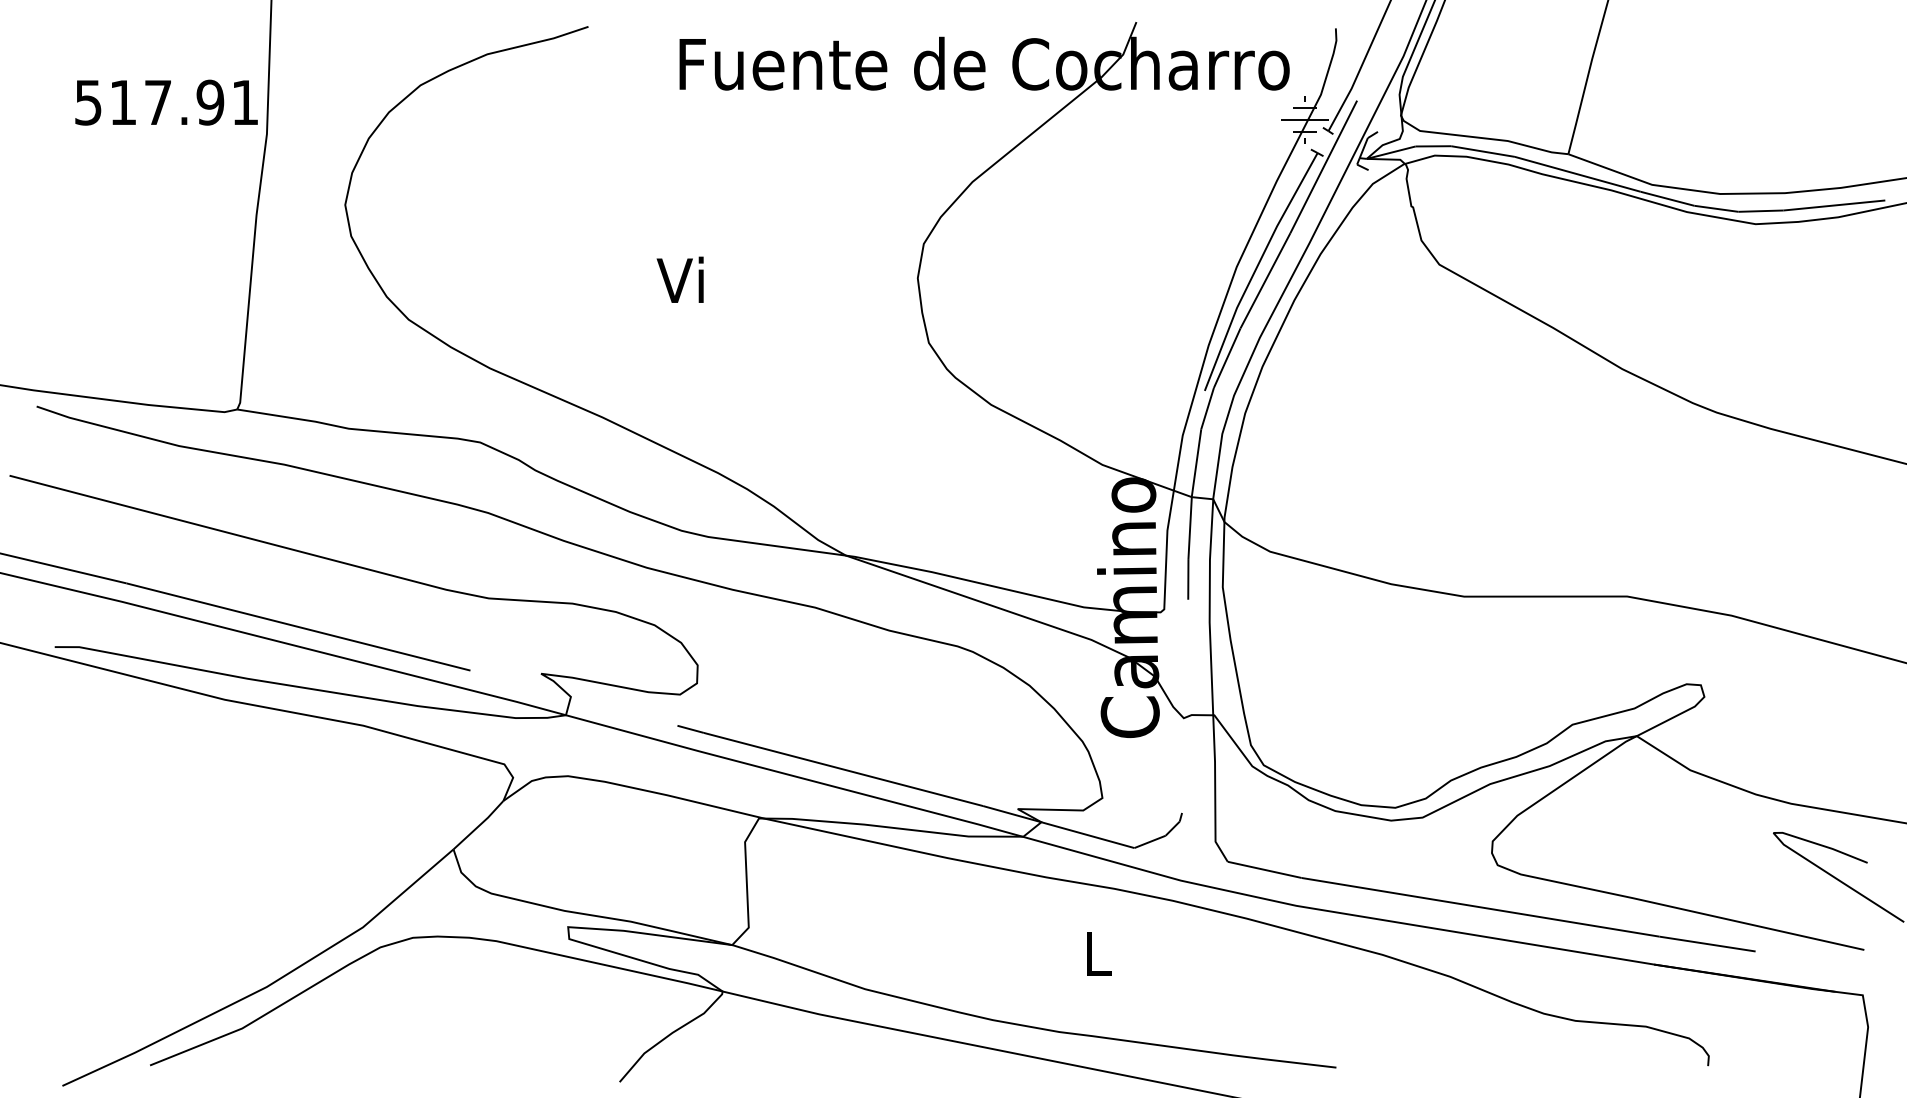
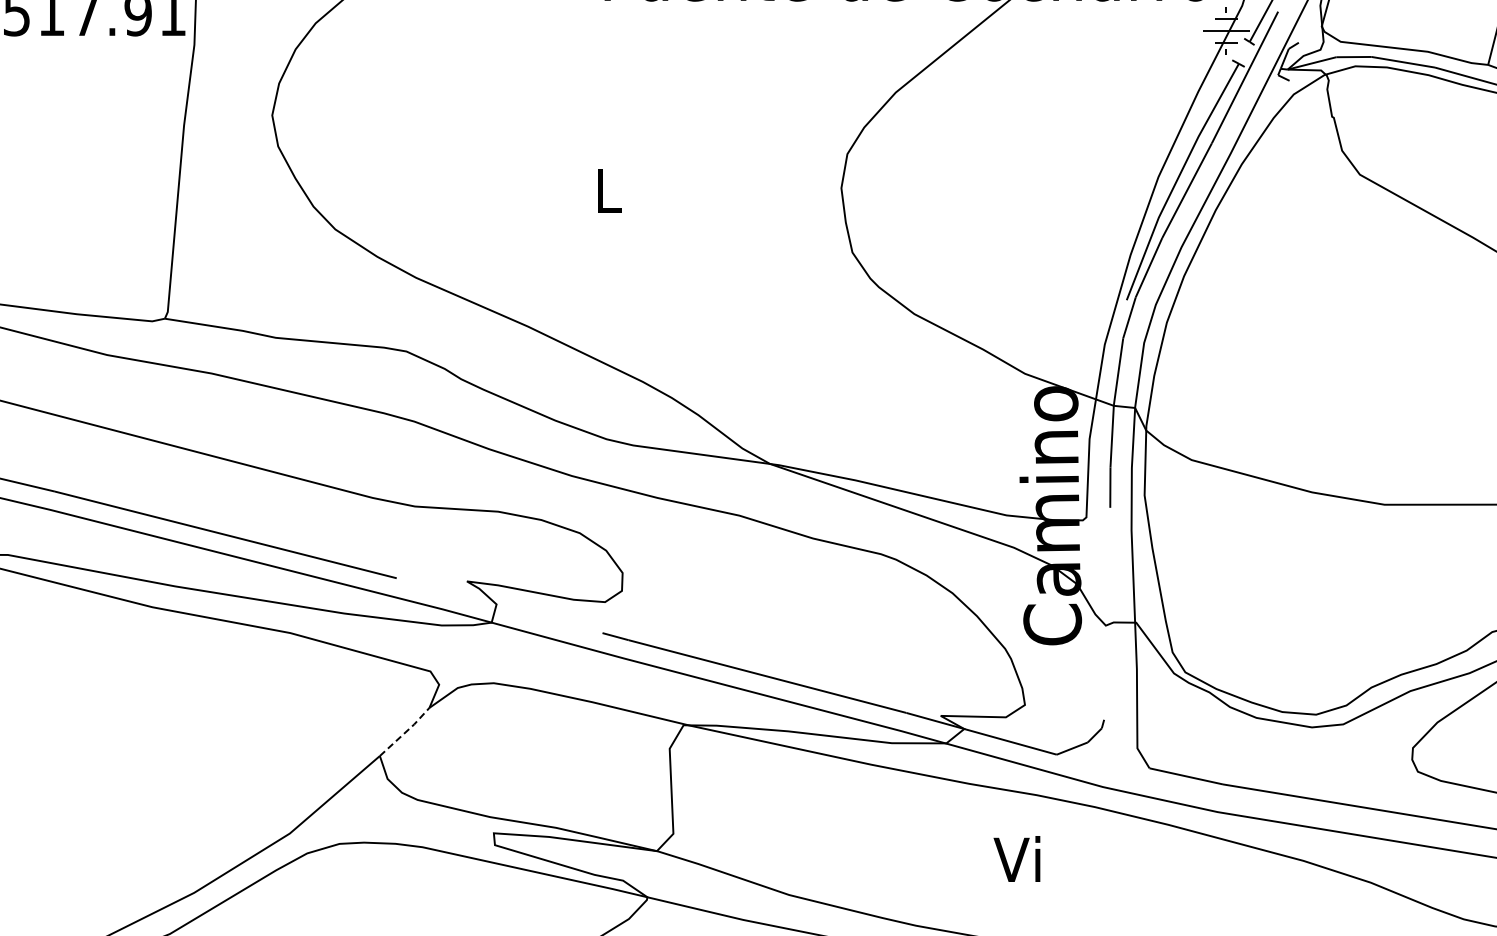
text: (679, 279) -> (604, 189), Vi -> L
line: (479, 825) -> (405, 732), solid -> dashed
text: (1094, 952) -> (1017, 858), L -> Vi

